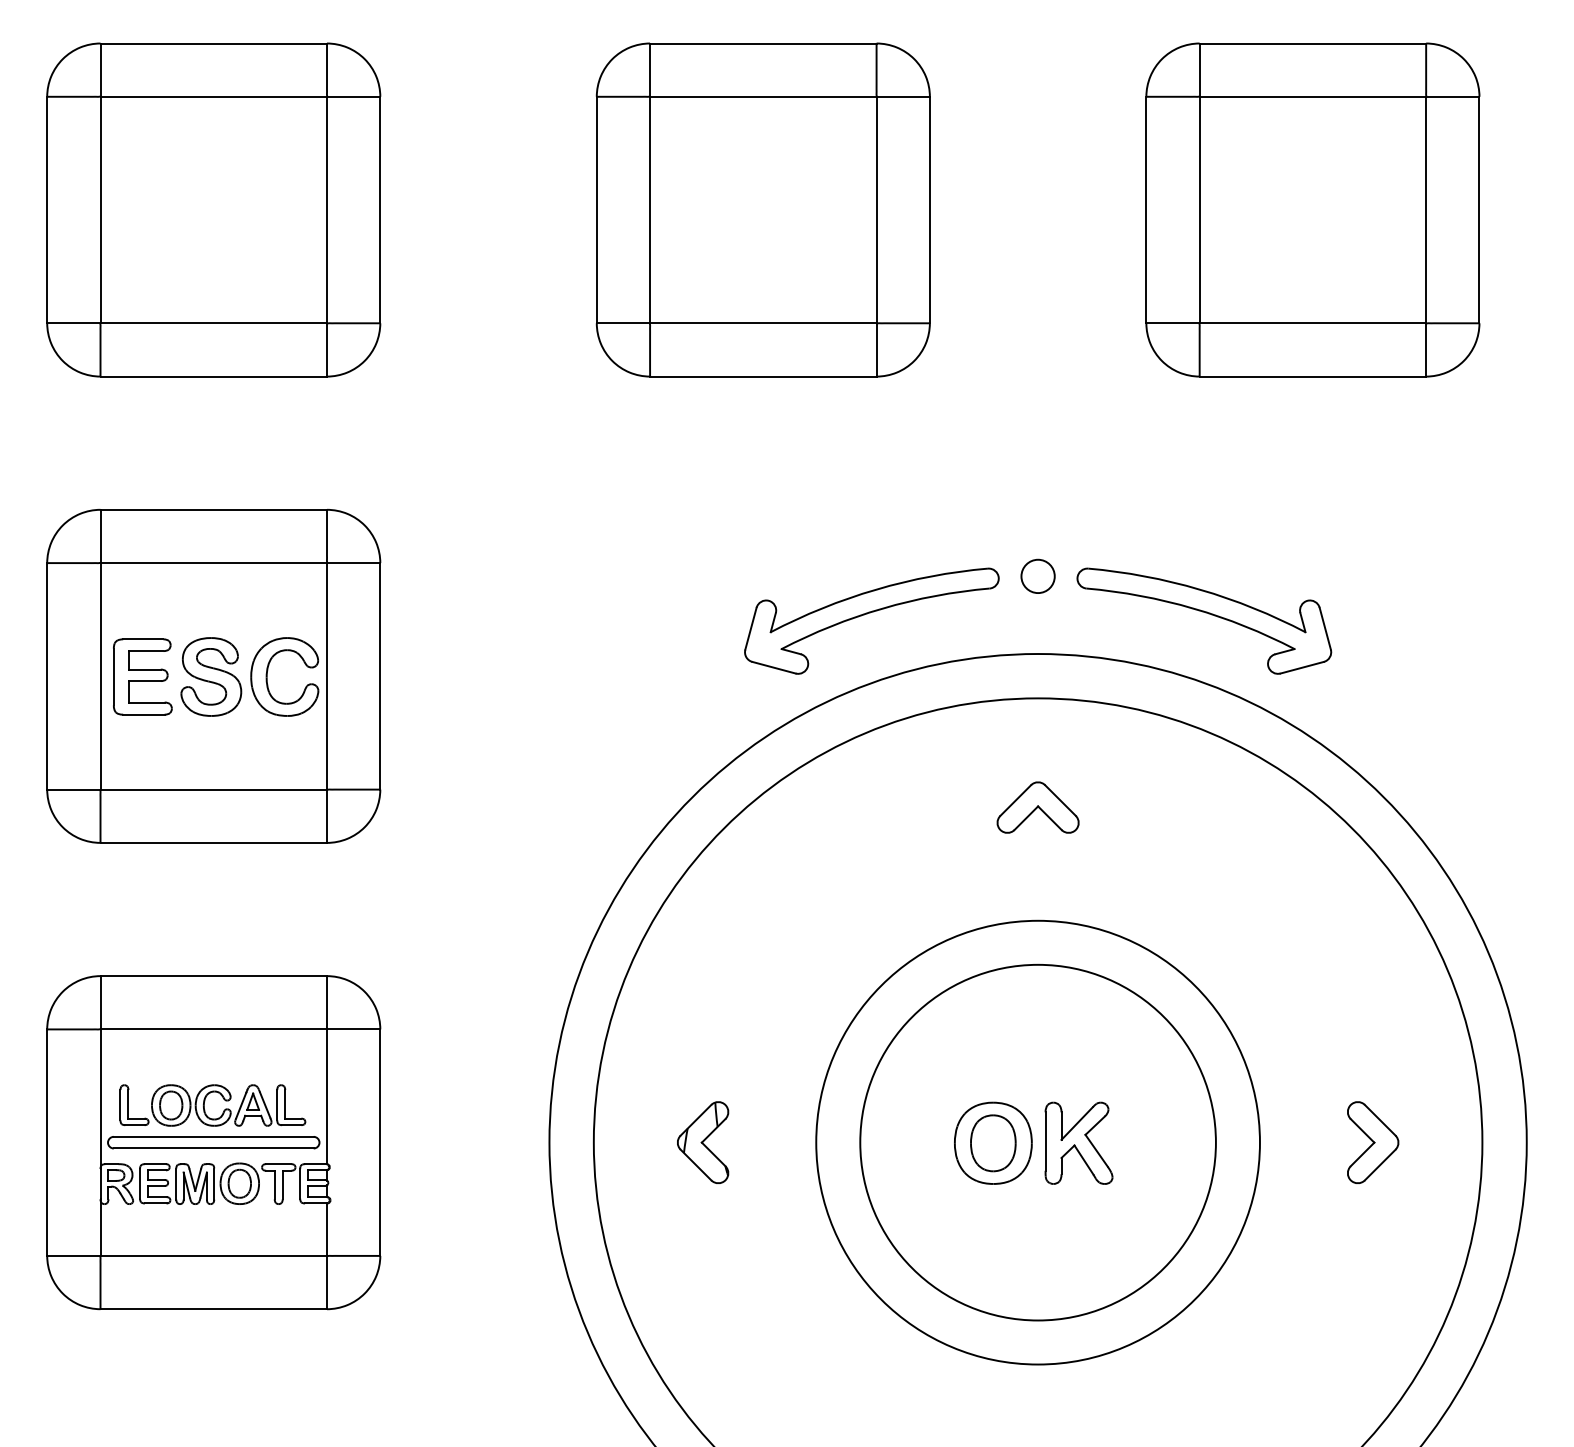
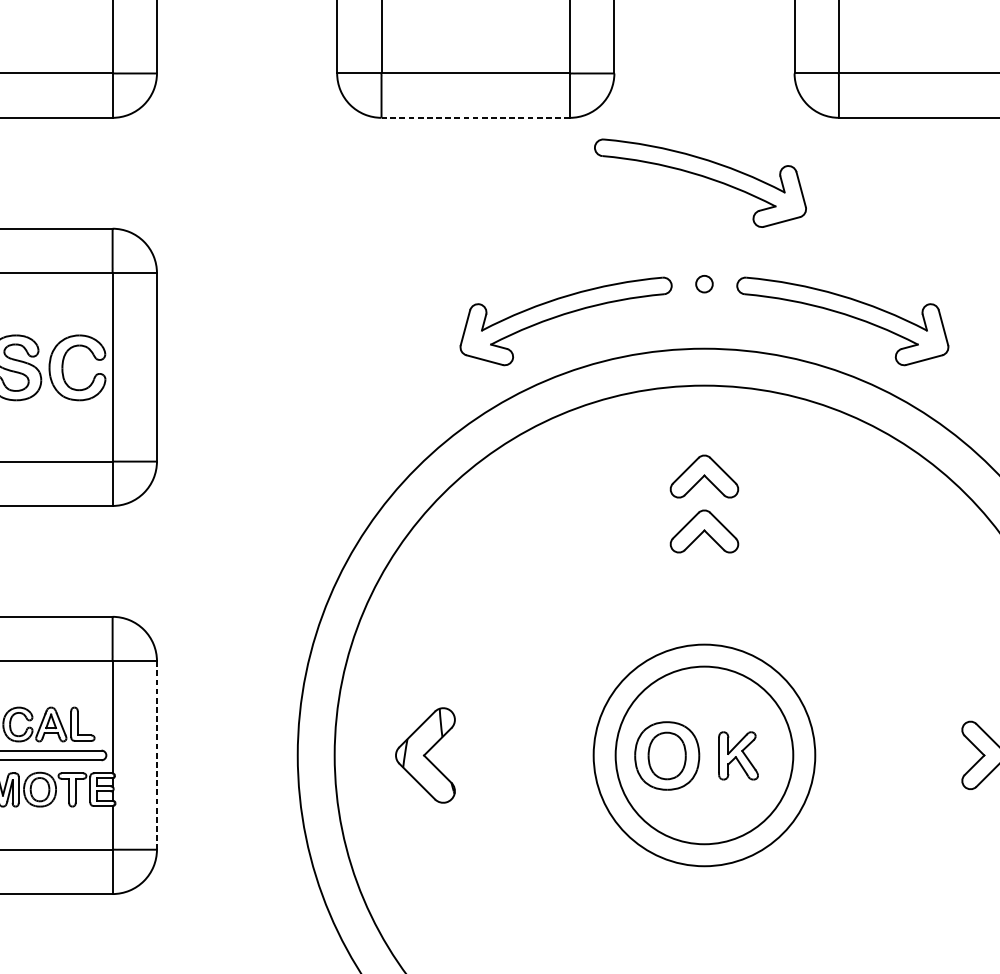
line: (762, 376) -> (475, 117), solid -> dashed
part: (1034, 447) -> (701, 176), added
circle: (1037, 576) -> (703, 284), size x0.6
part: (1037, 873) -> (703, 531), added
part: (703, 1142) -> (425, 755), size x1.4
circle: (1037, 1142) -> (703, 755), size x0.6
circle: (1037, 1142) -> (703, 755), size x0.6
part: (1078, 1142) -> (738, 755), size x0.7
line: (380, 1143) -> (157, 756), solid -> dashed

